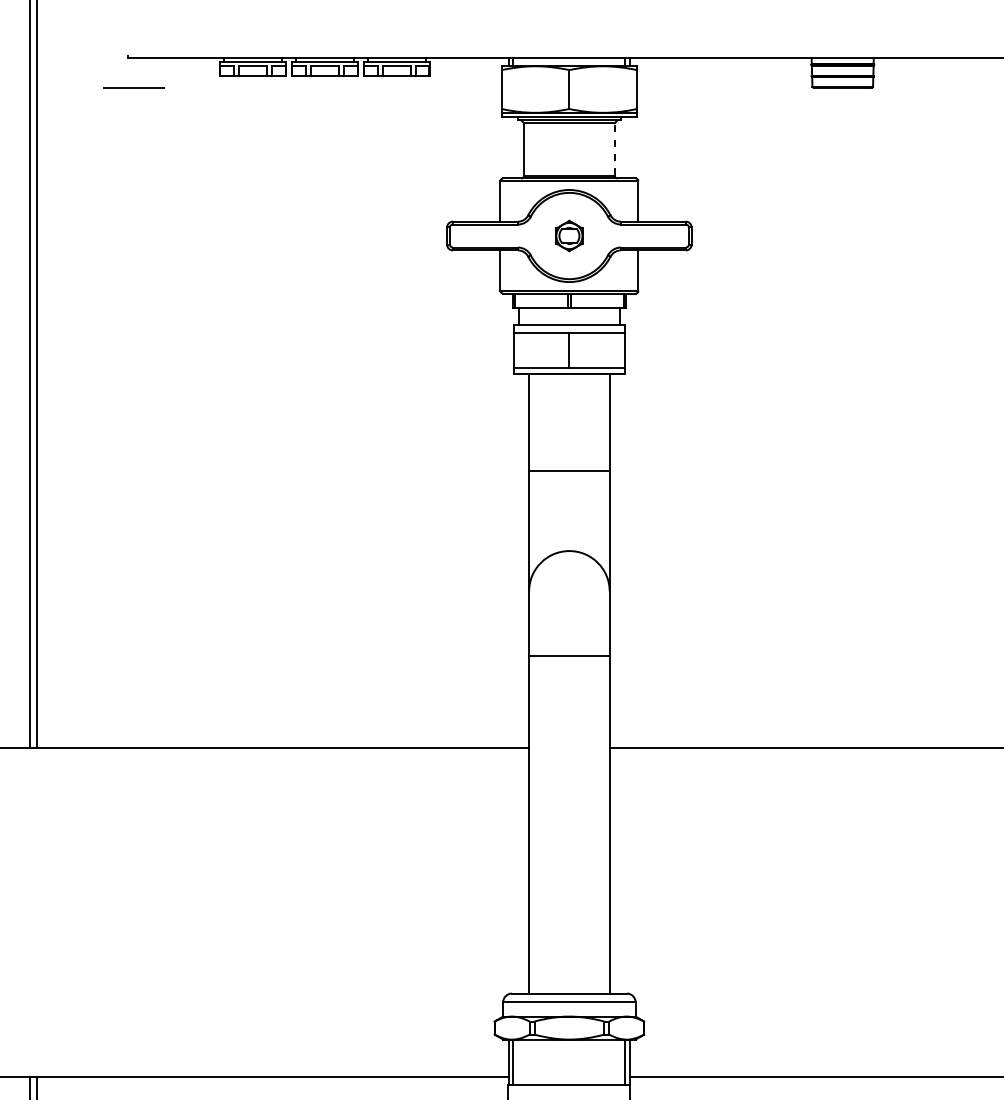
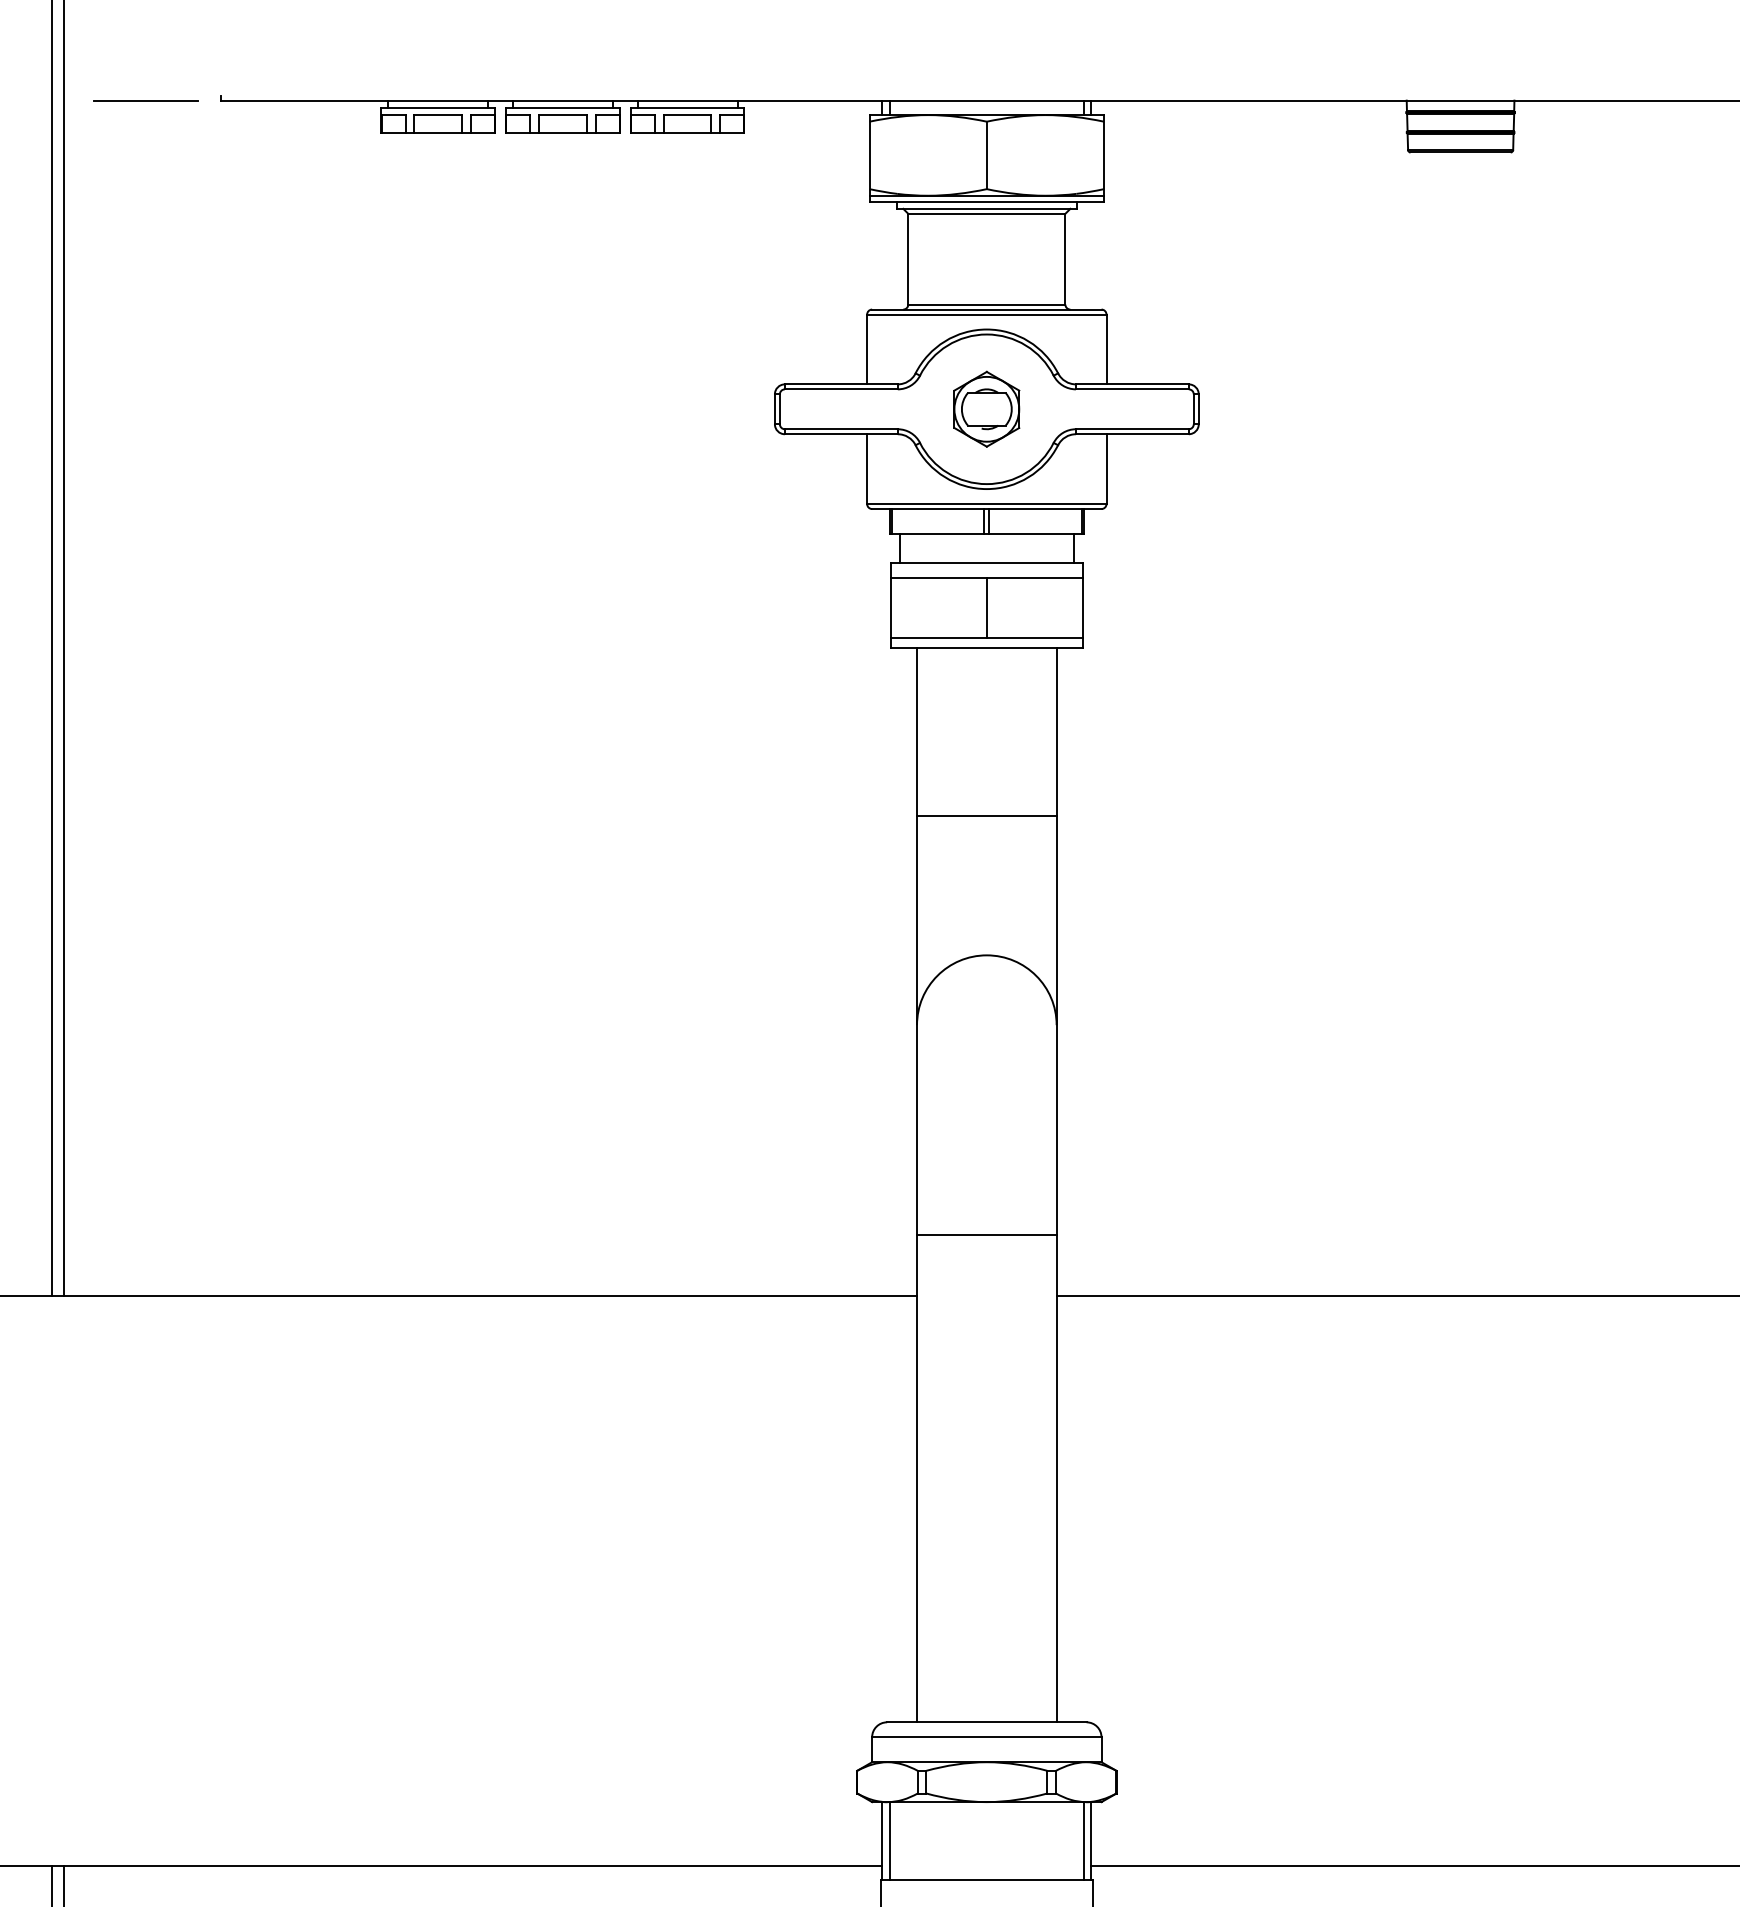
line: (133, 87) -> (144, 99), moved
line: (614, 148) -> (1064, 257), dashed -> solid
part: (569, 235) -> (986, 408), size x1.43
line: (569, 656) -> (986, 1235), moved

